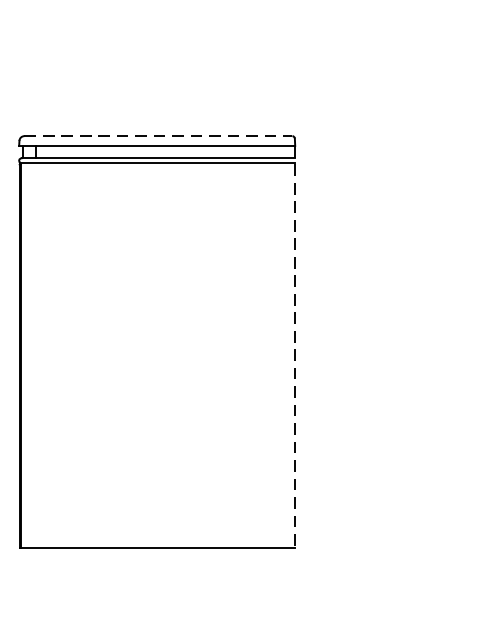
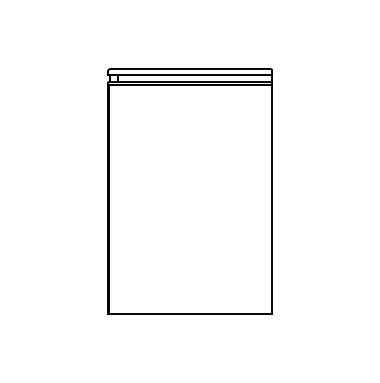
line: (158, 135) -> (190, 68), dashed -> solid
line: (295, 347) -> (272, 194), dashed -> solid

